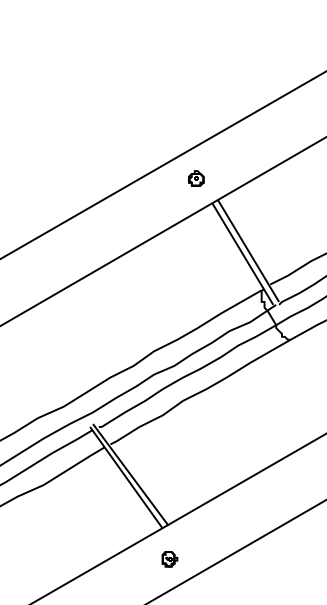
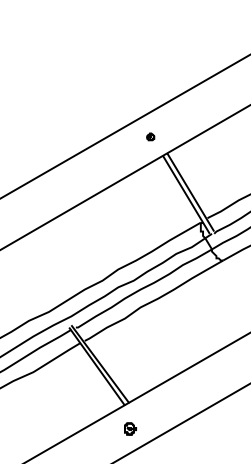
part: (196, 178) -> (150, 136), size x0.6

